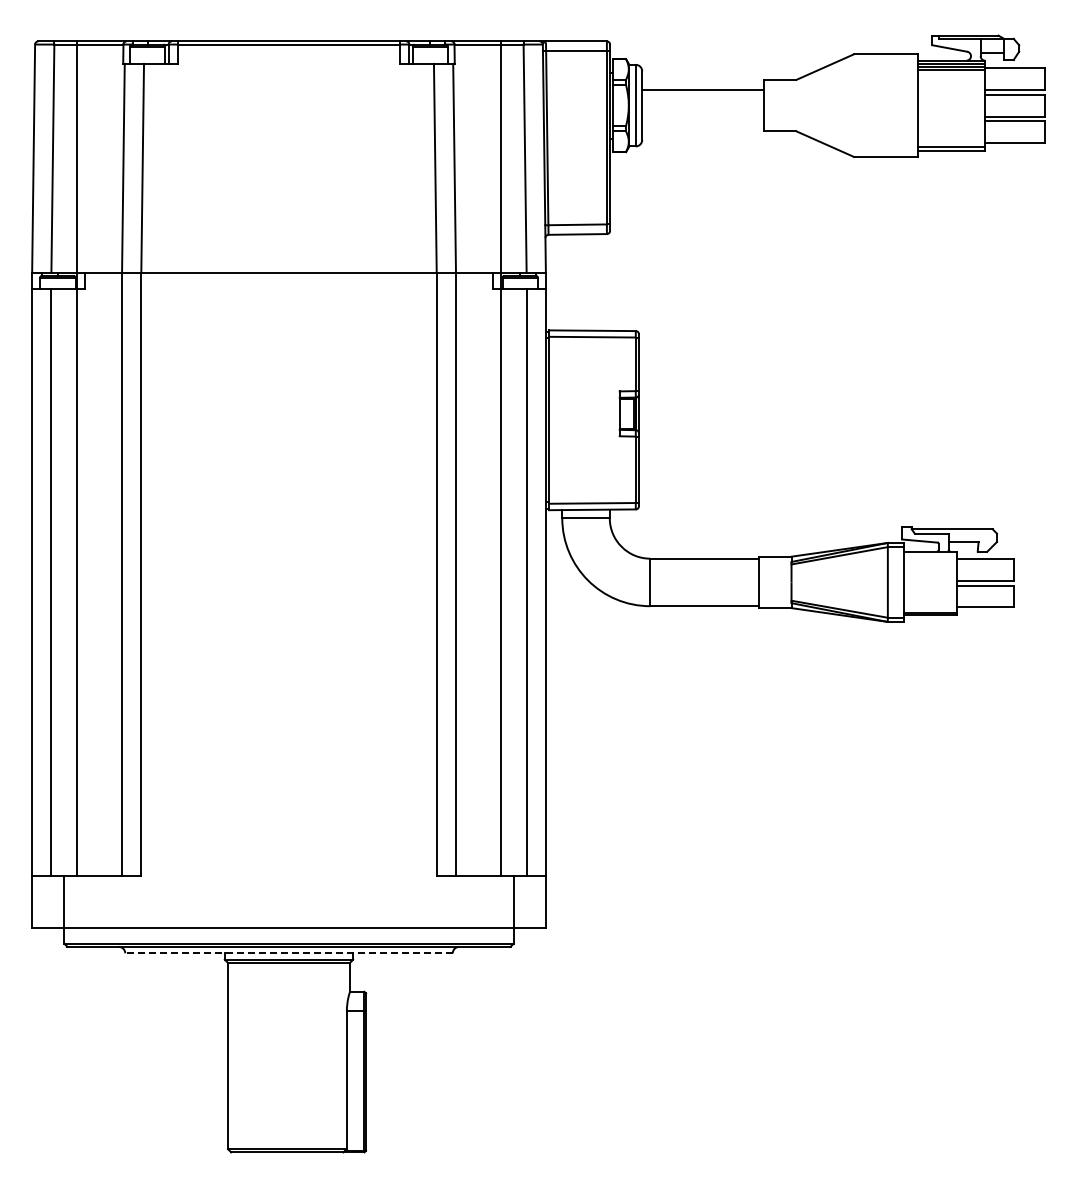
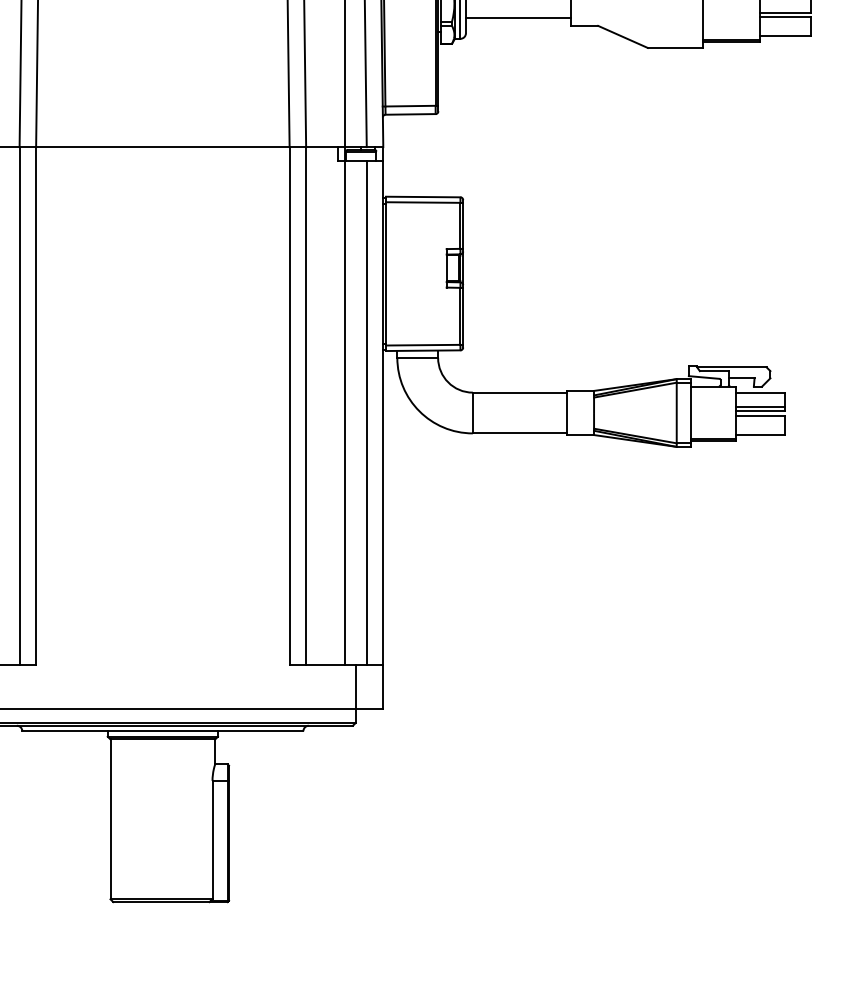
line: (703, 121) -> (518, 17), added
line: (984, 575) -> (759, 407), added
line: (289, 953) -> (163, 731), dashed -> solid

